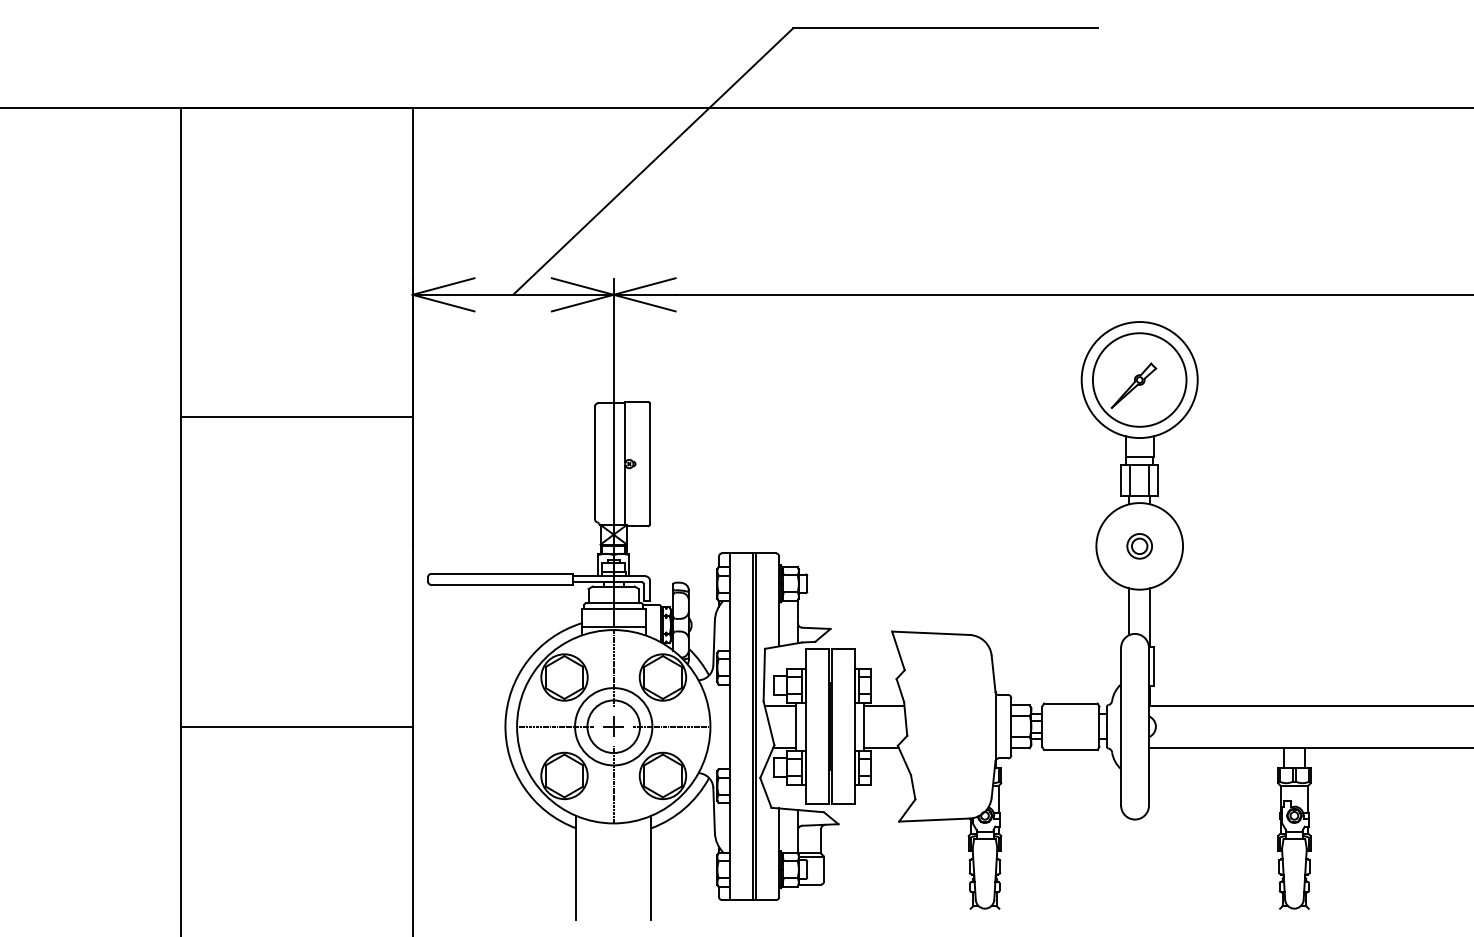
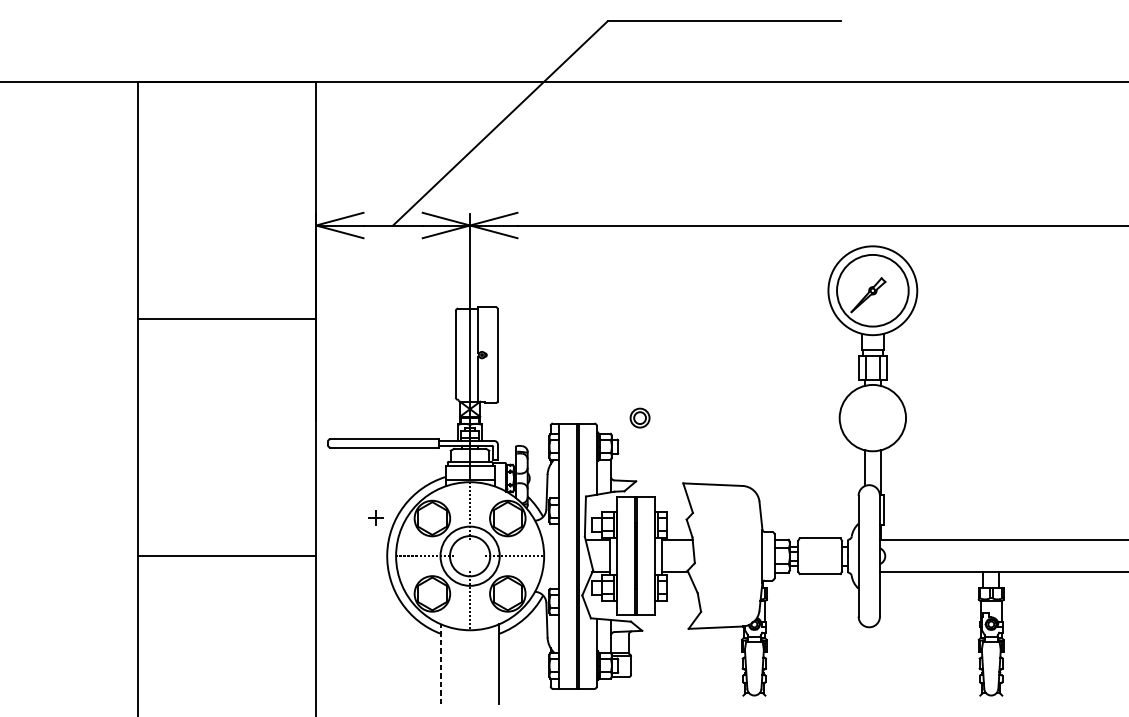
part: (1139, 546) -> (639, 418), moved
part: (613, 726) -> (375, 517), moved
line: (576, 867) -> (441, 664), solid -> dashed

